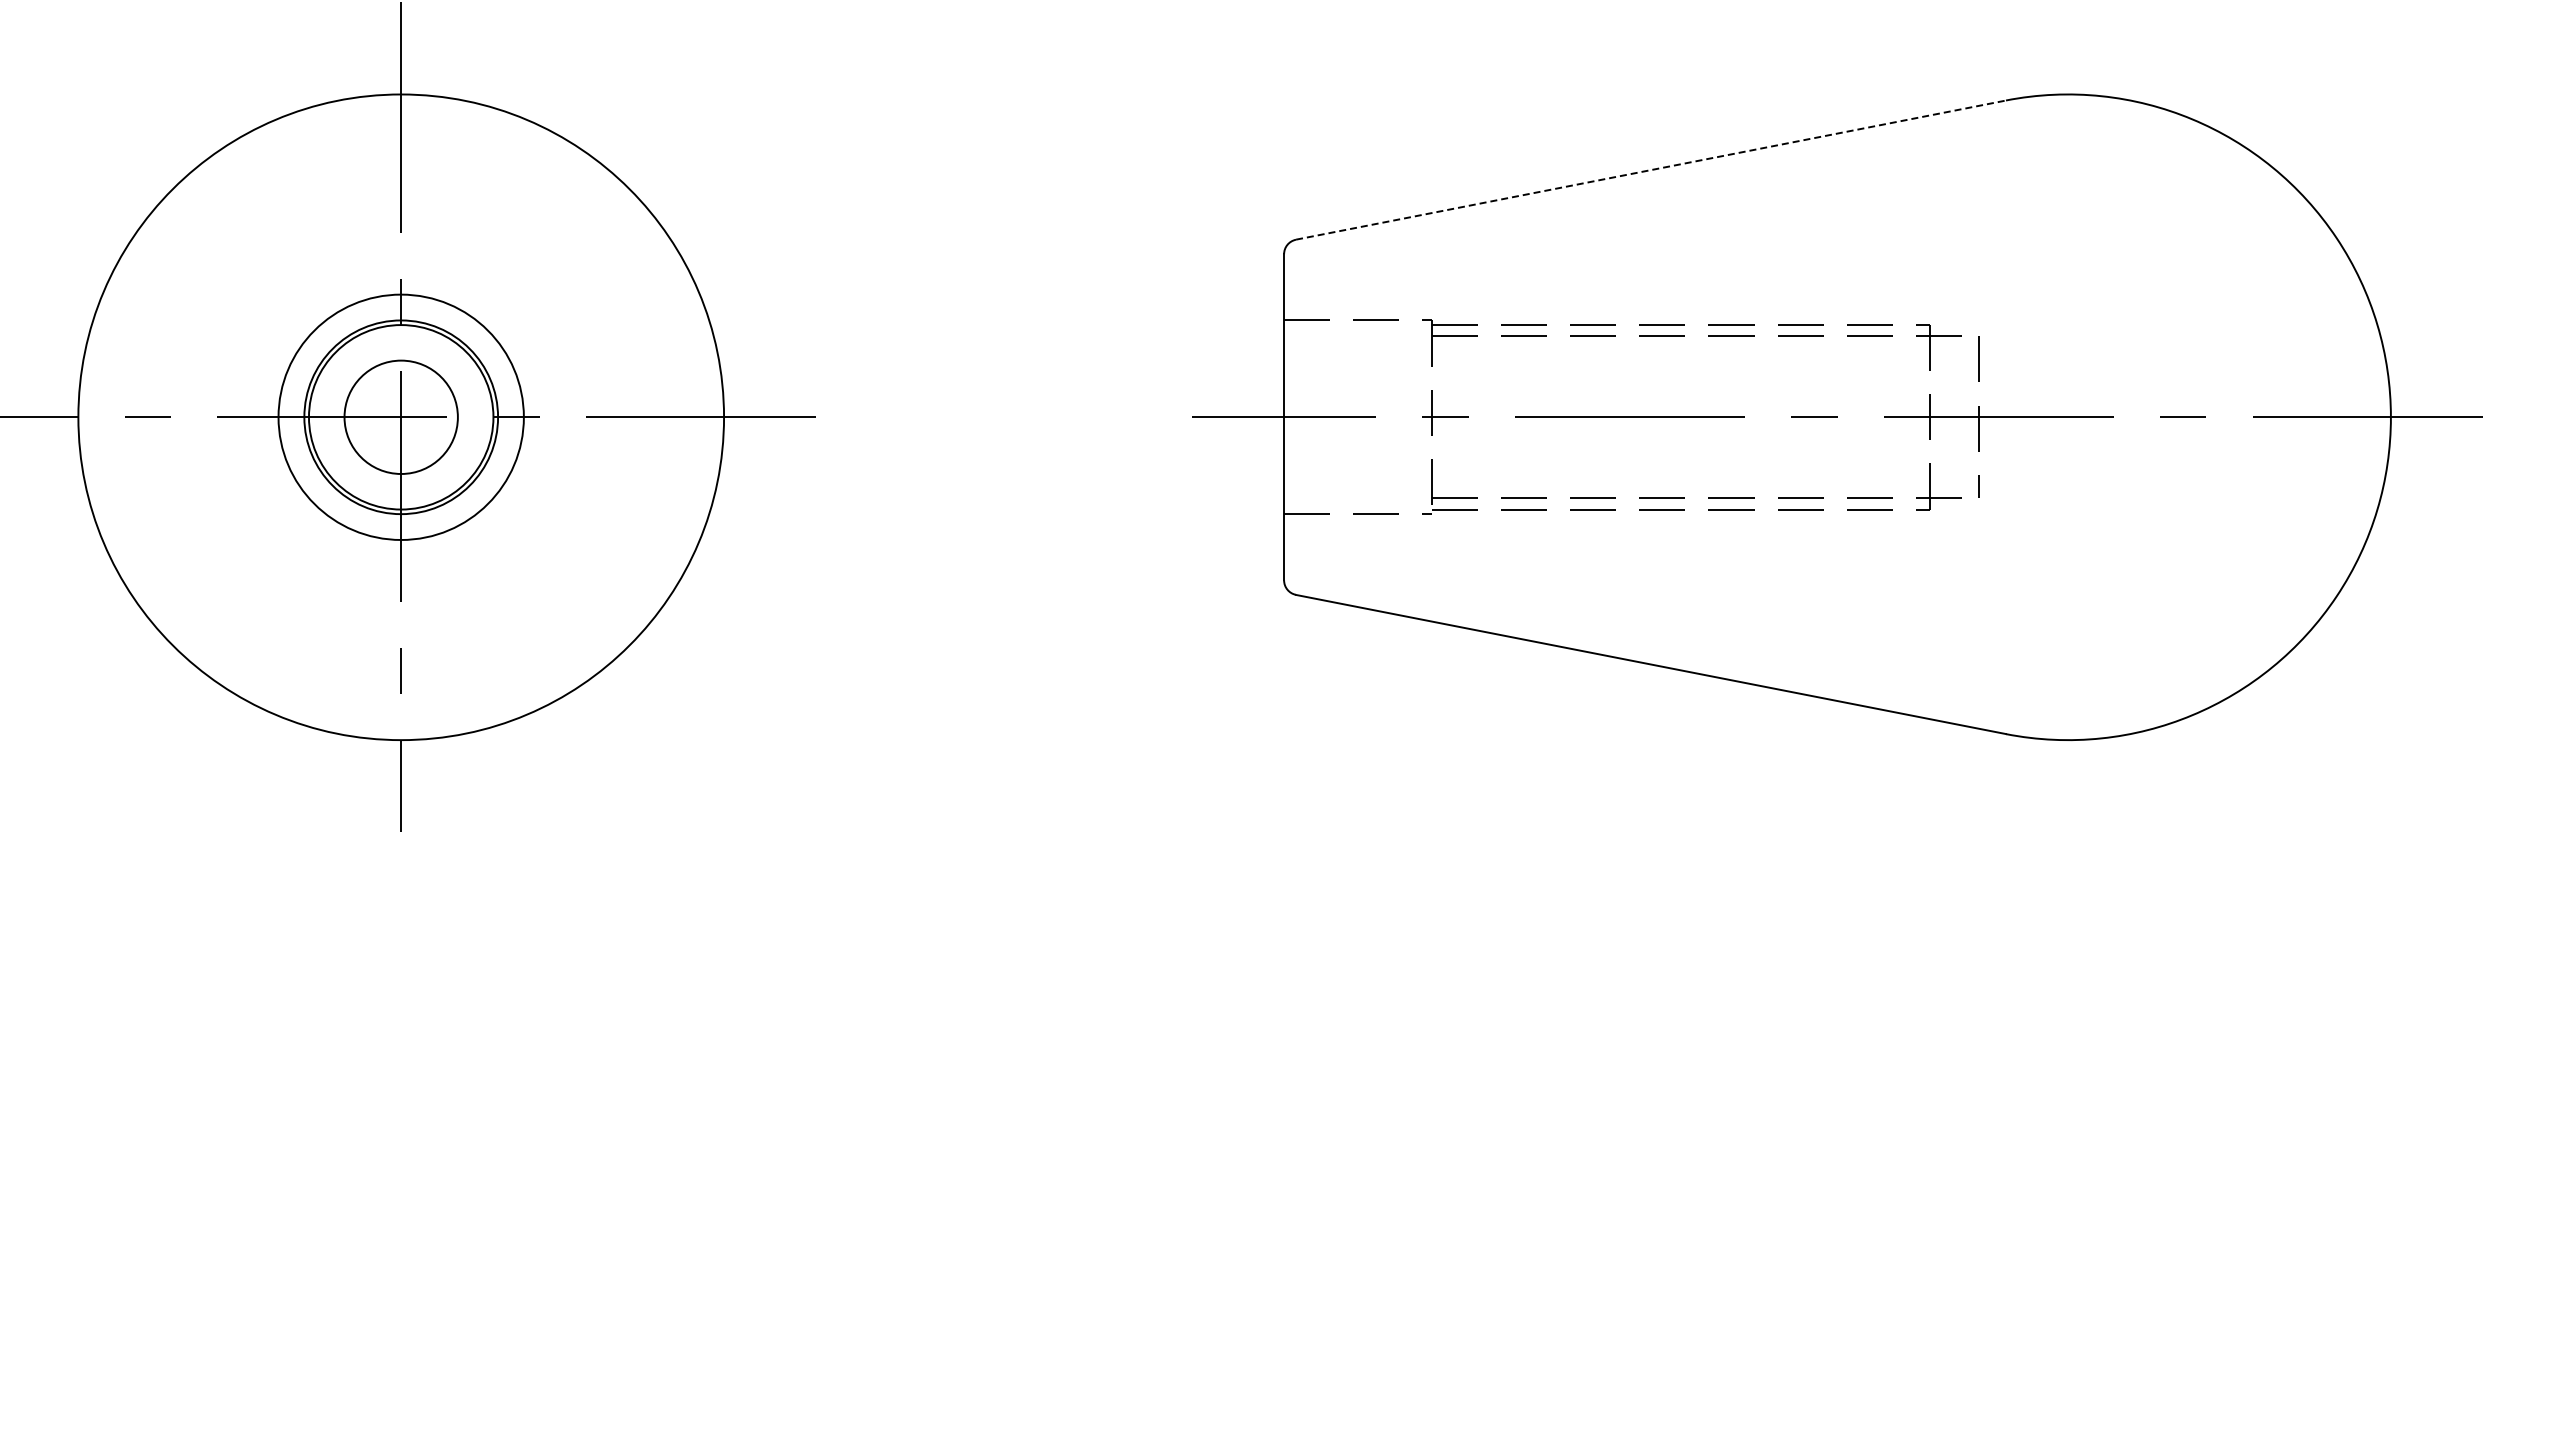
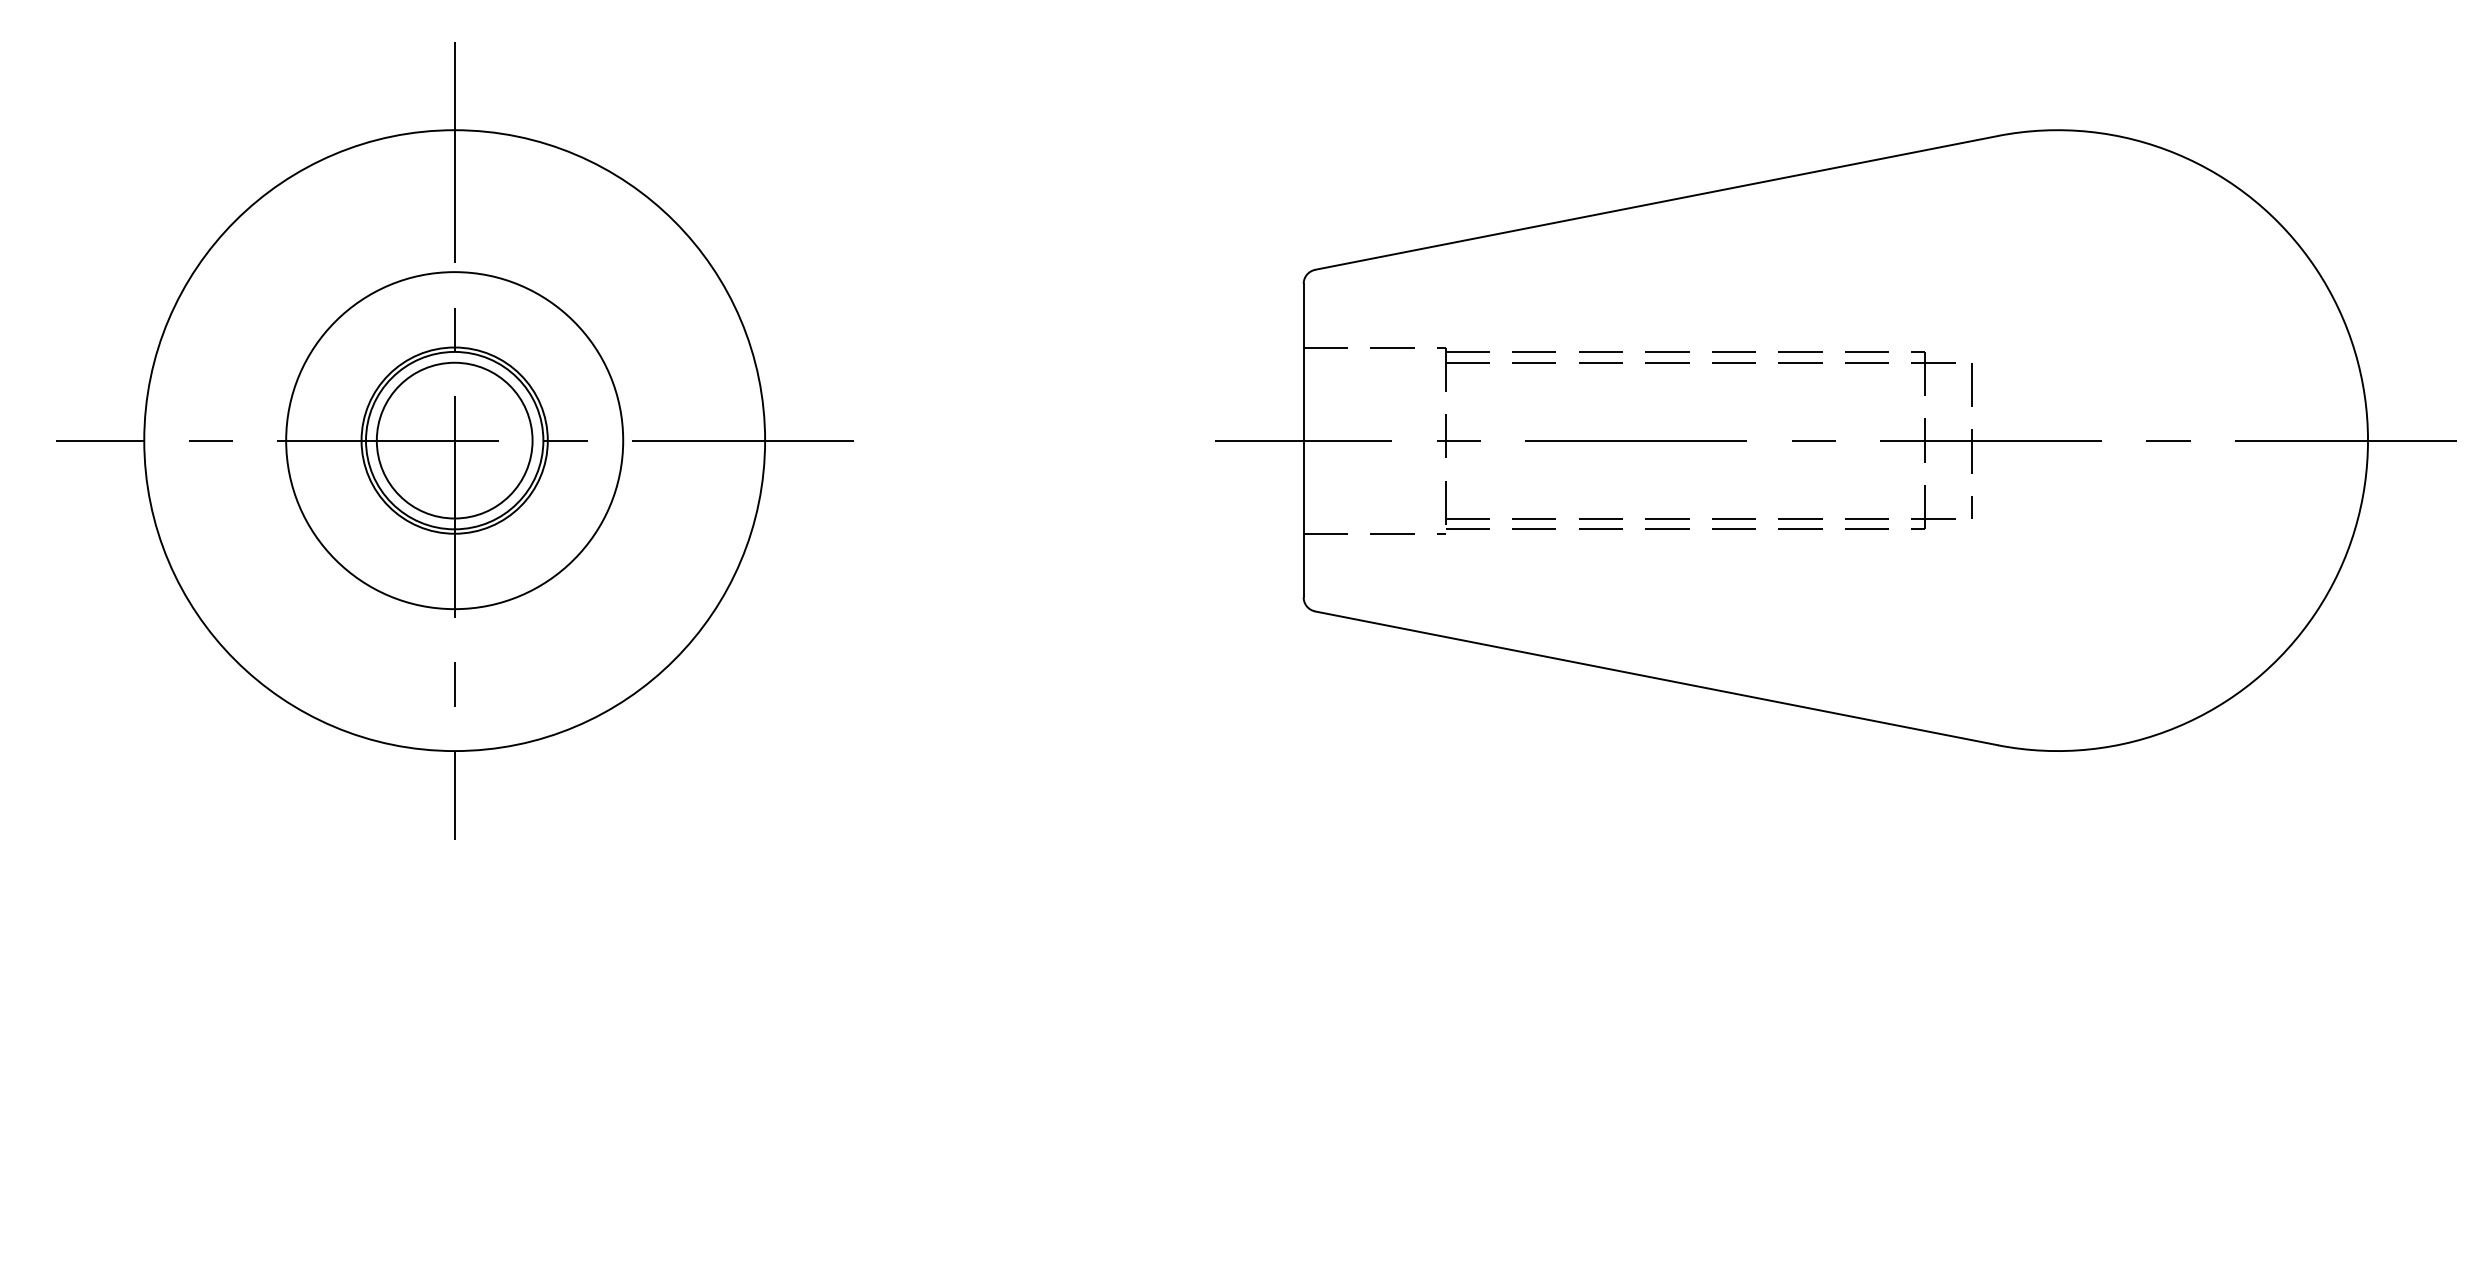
line: (1651, 170) -> (1656, 203), dashed -> solid
circle: (400, 417) -> (454, 440), size x1.43
circle: (401, 417) -> (454, 440), size x1.43

